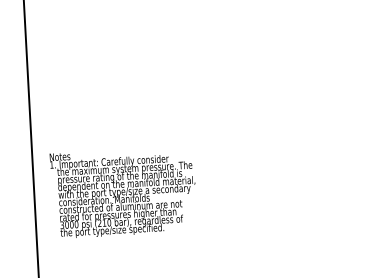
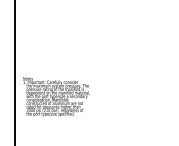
text: (123, 191) -> (56, 96), moved

